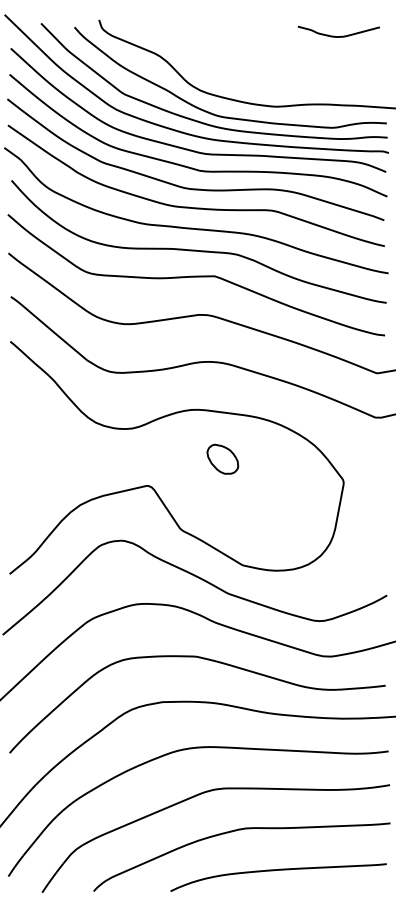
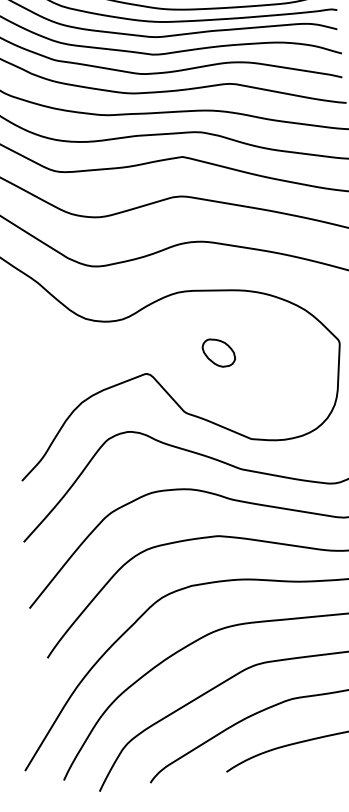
part: (222, 458) -> (218, 352), moved

